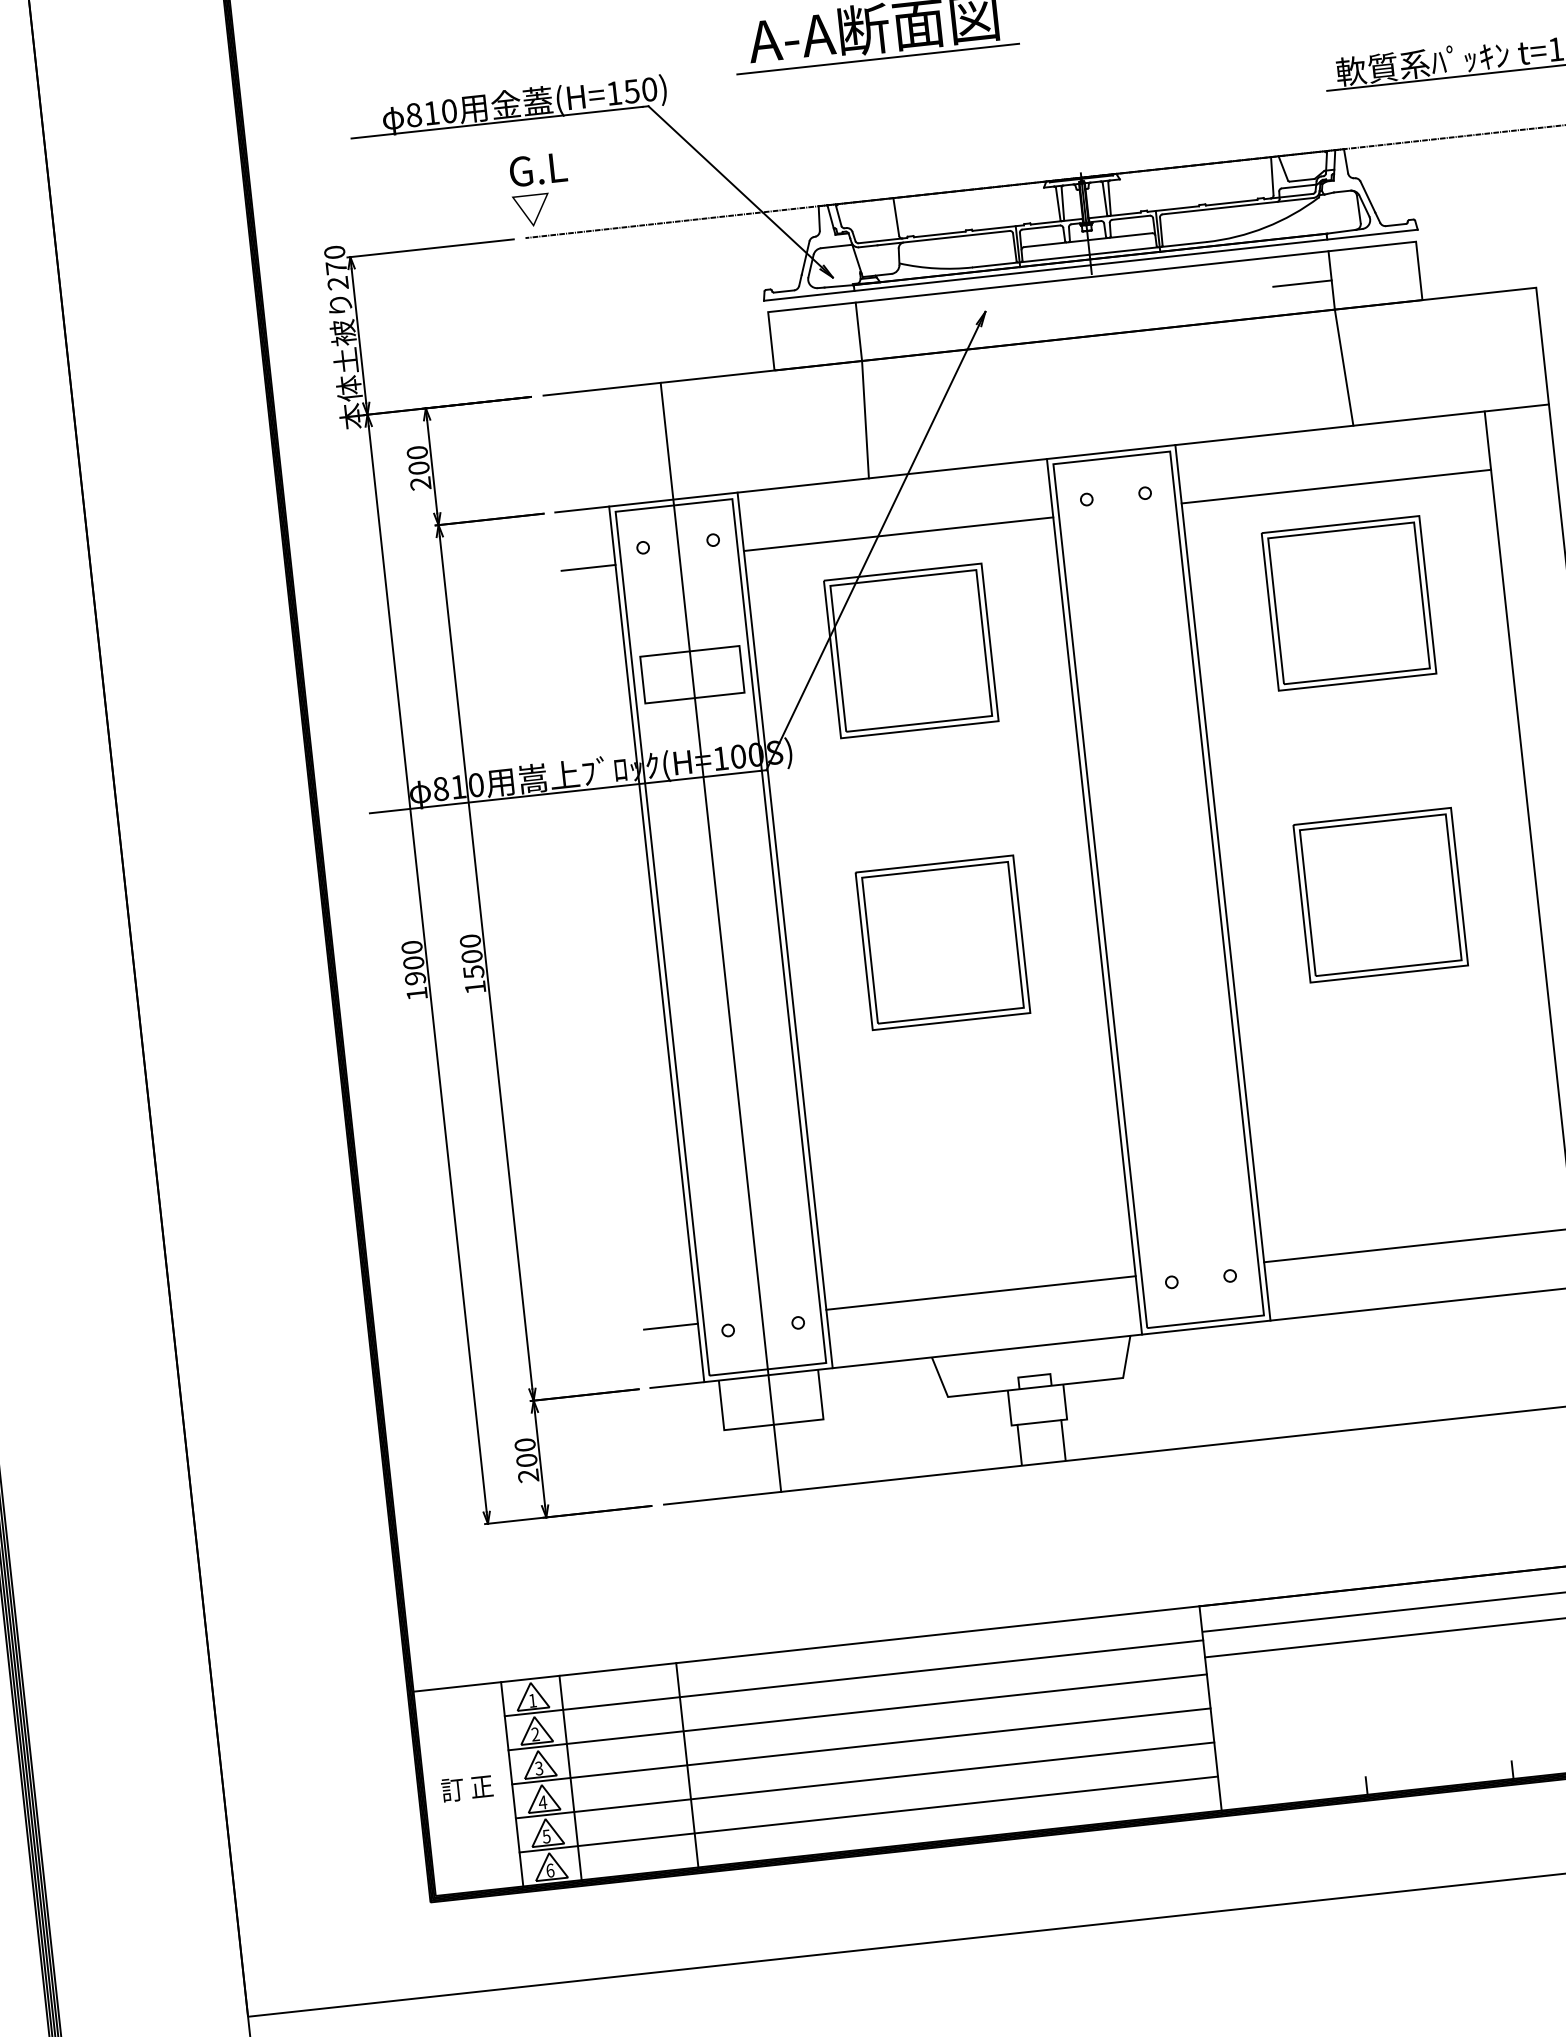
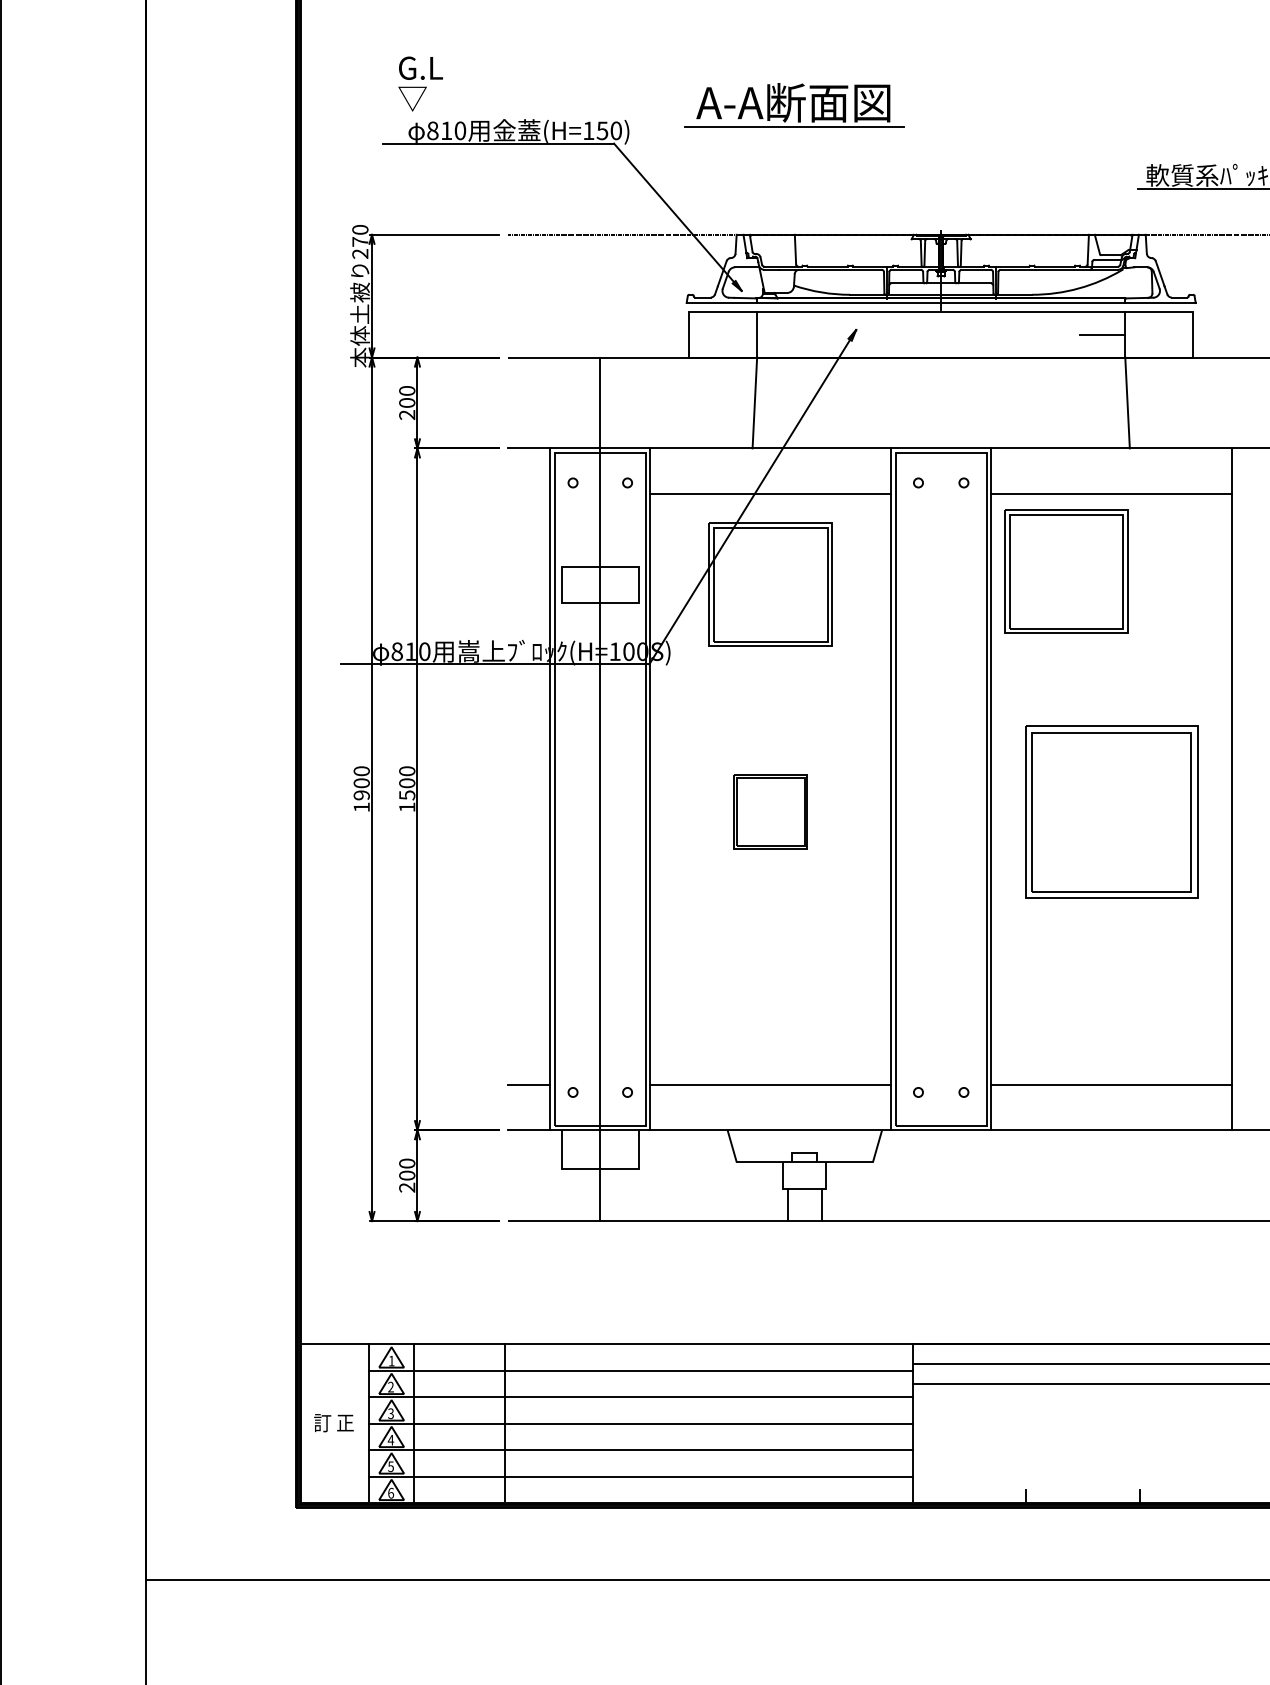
text: (539, 189) -> (420, 83), moved
line: (588, 567) -> (529, 493), removed
part: (1348, 603) -> (1066, 571), moved
part: (1380, 894) -> (1111, 811), size x1.4
part: (942, 942) -> (770, 811), size x0.6

